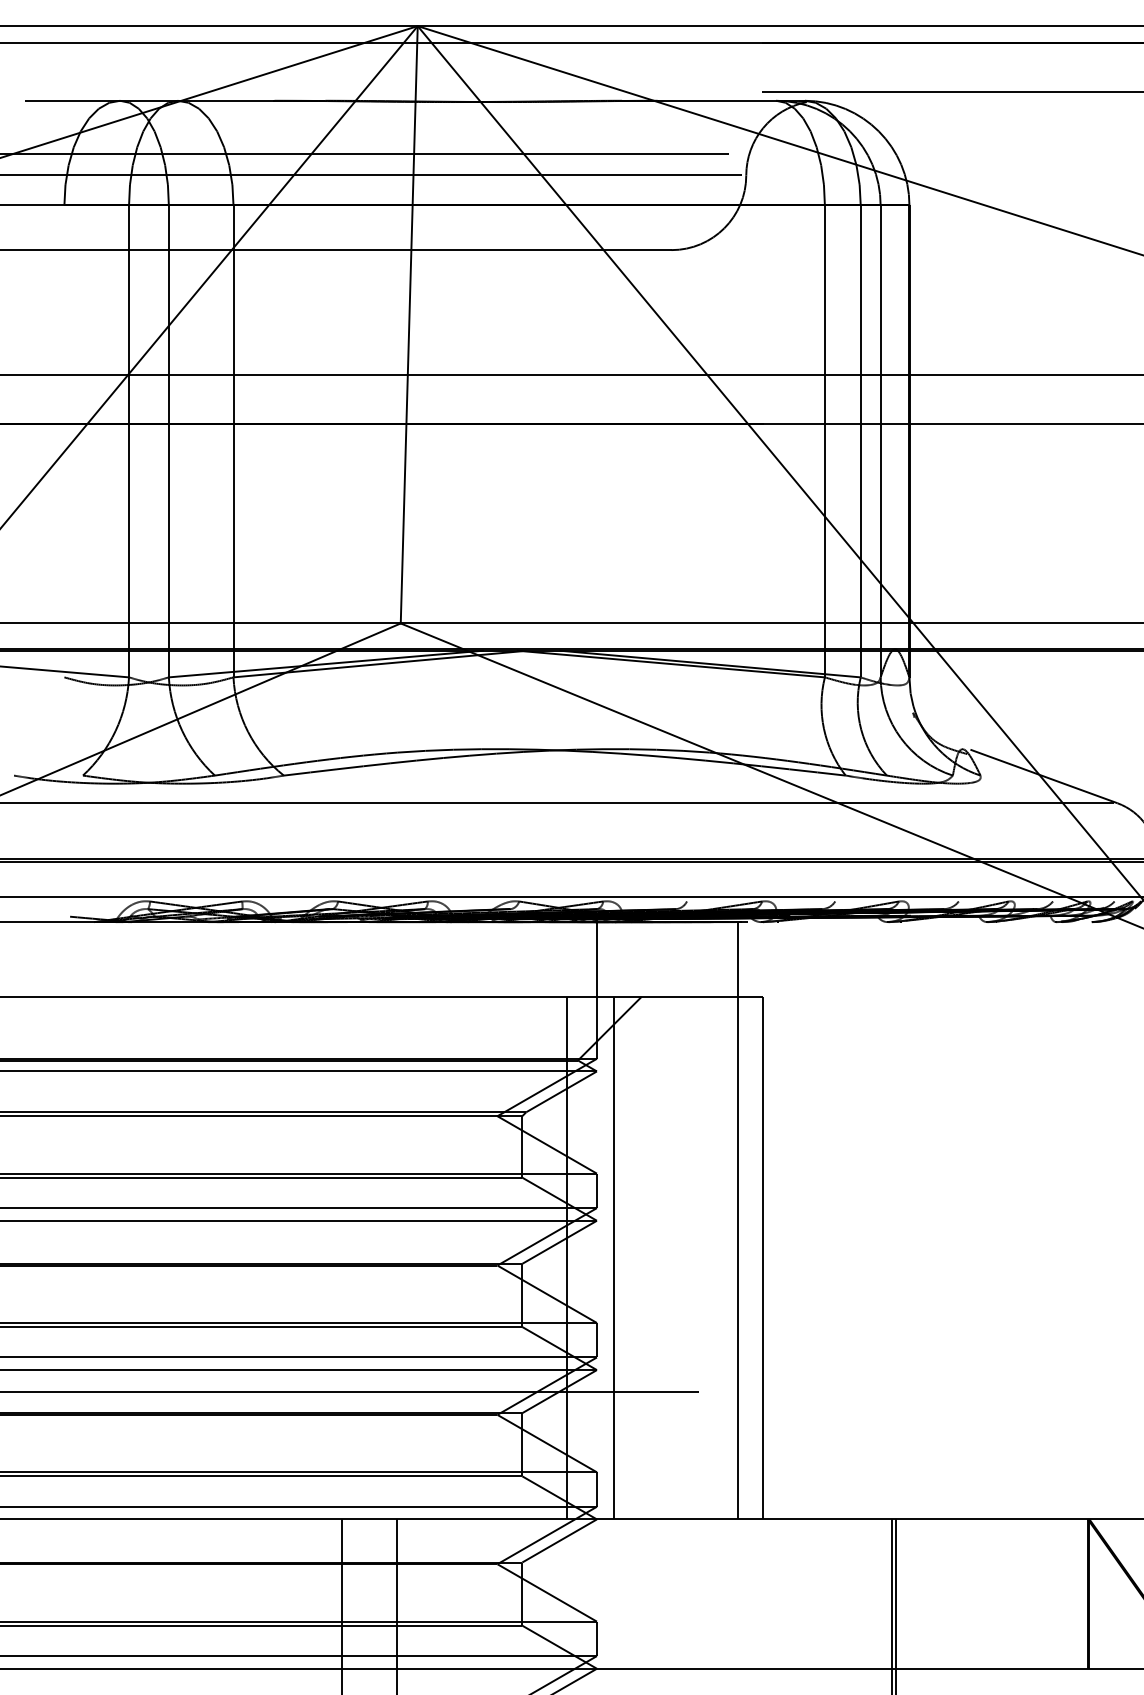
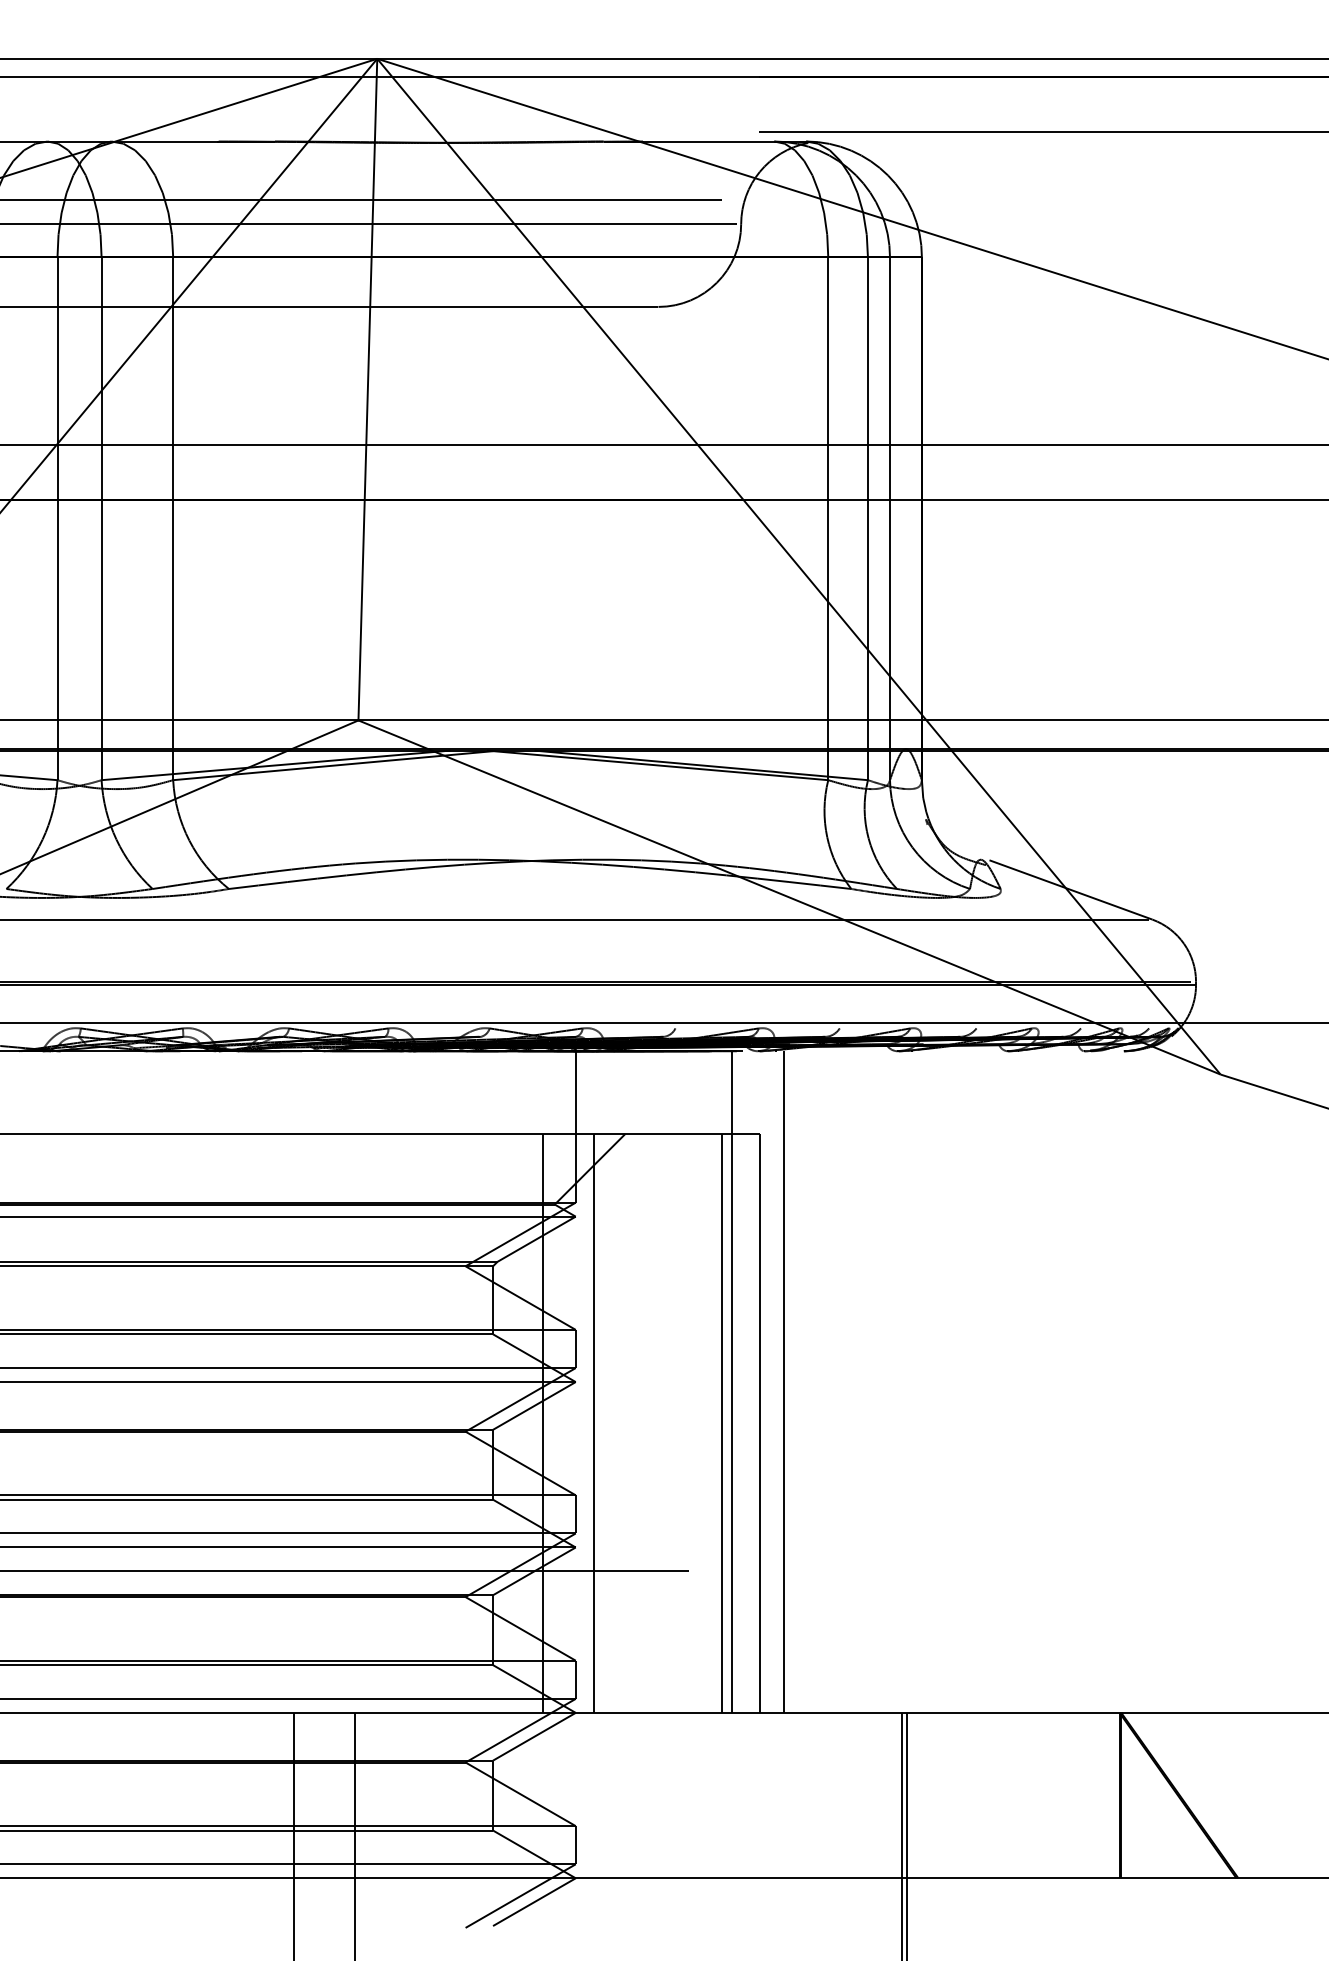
line: (784, 1220) -> (783, 1381), added
line: (728, 1257) -> (721, 1422), added

